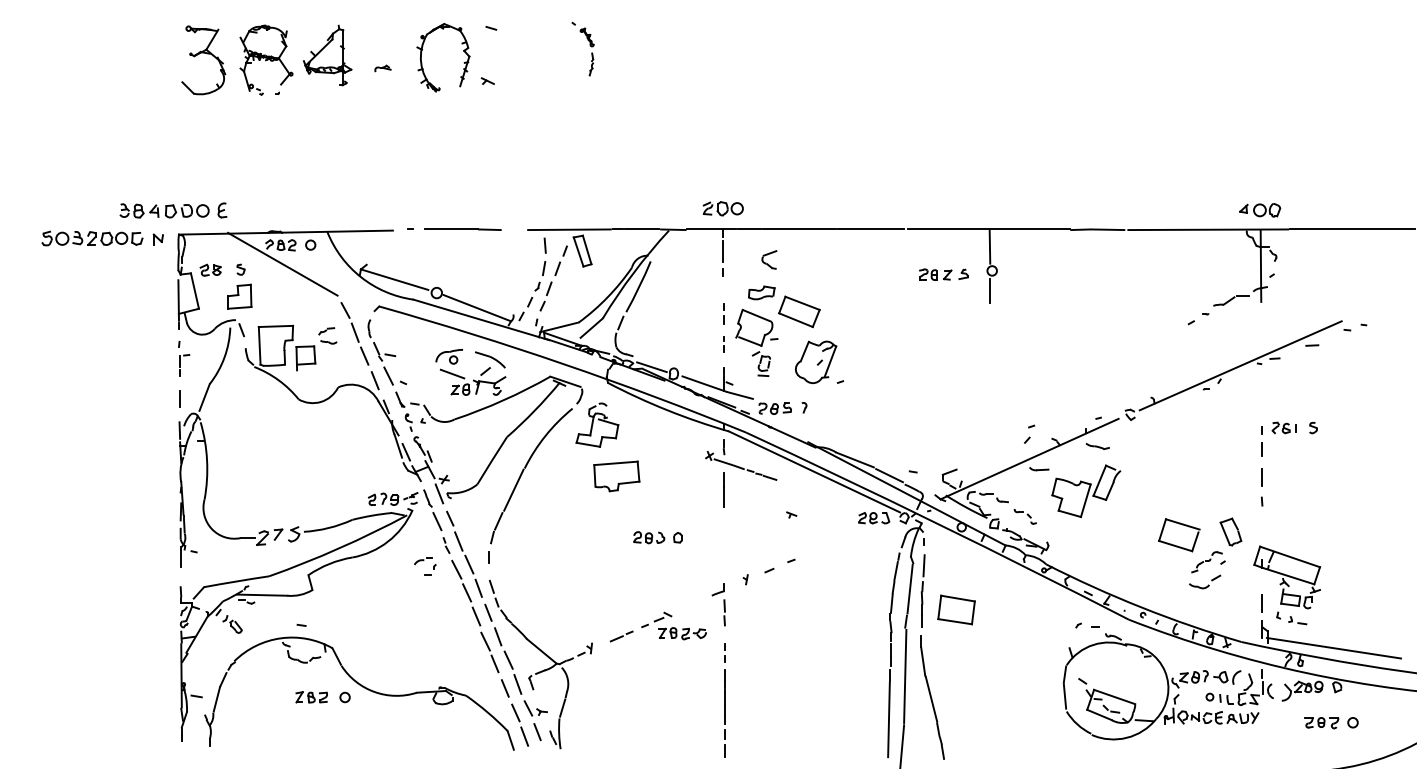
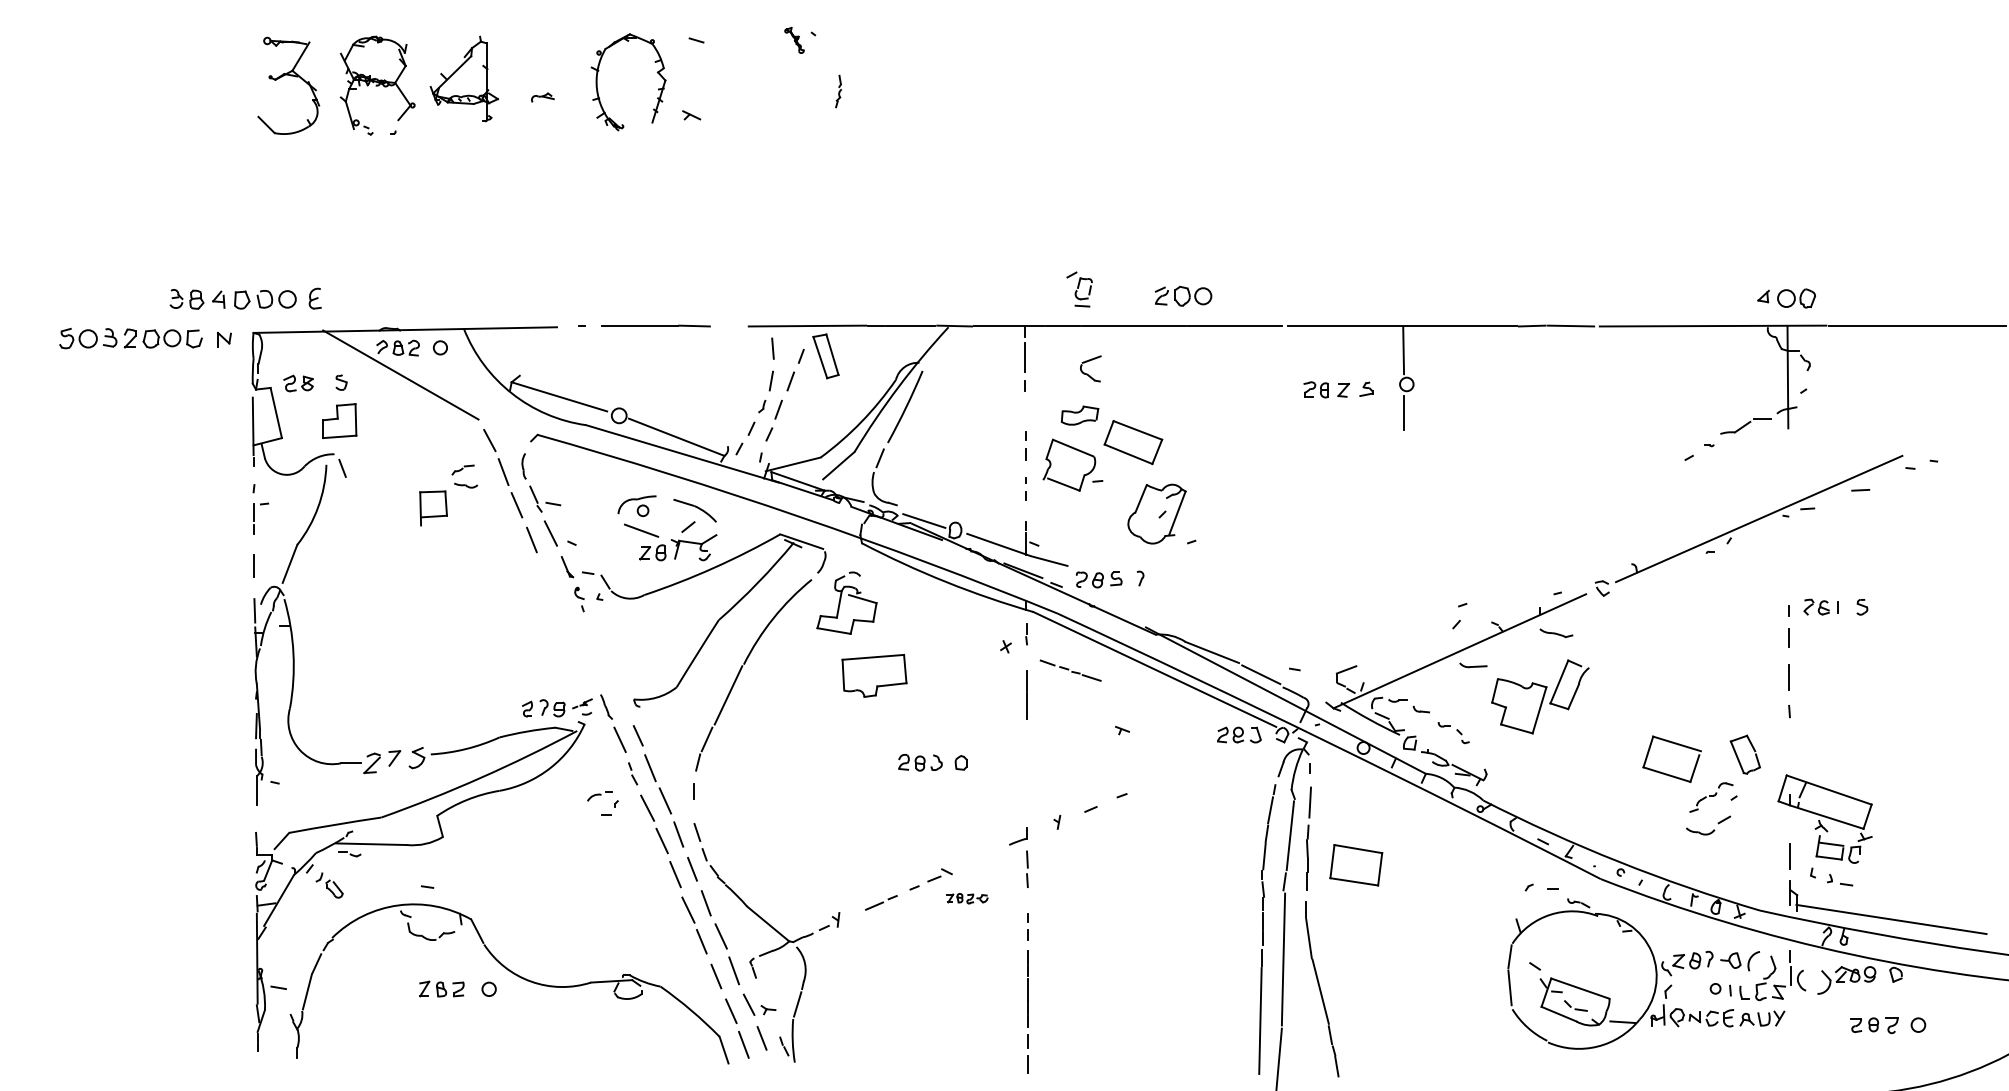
part: (587, 36) -> (794, 39), moved
part: (723, 208) -> (1183, 295), moved
part: (761, 364) -> (1079, 289), moved
part: (331, 397) -> (469, 563), removed
line: (723, 462) -> (1025, 655), removed
part: (682, 633) -> (967, 898), size x0.6

